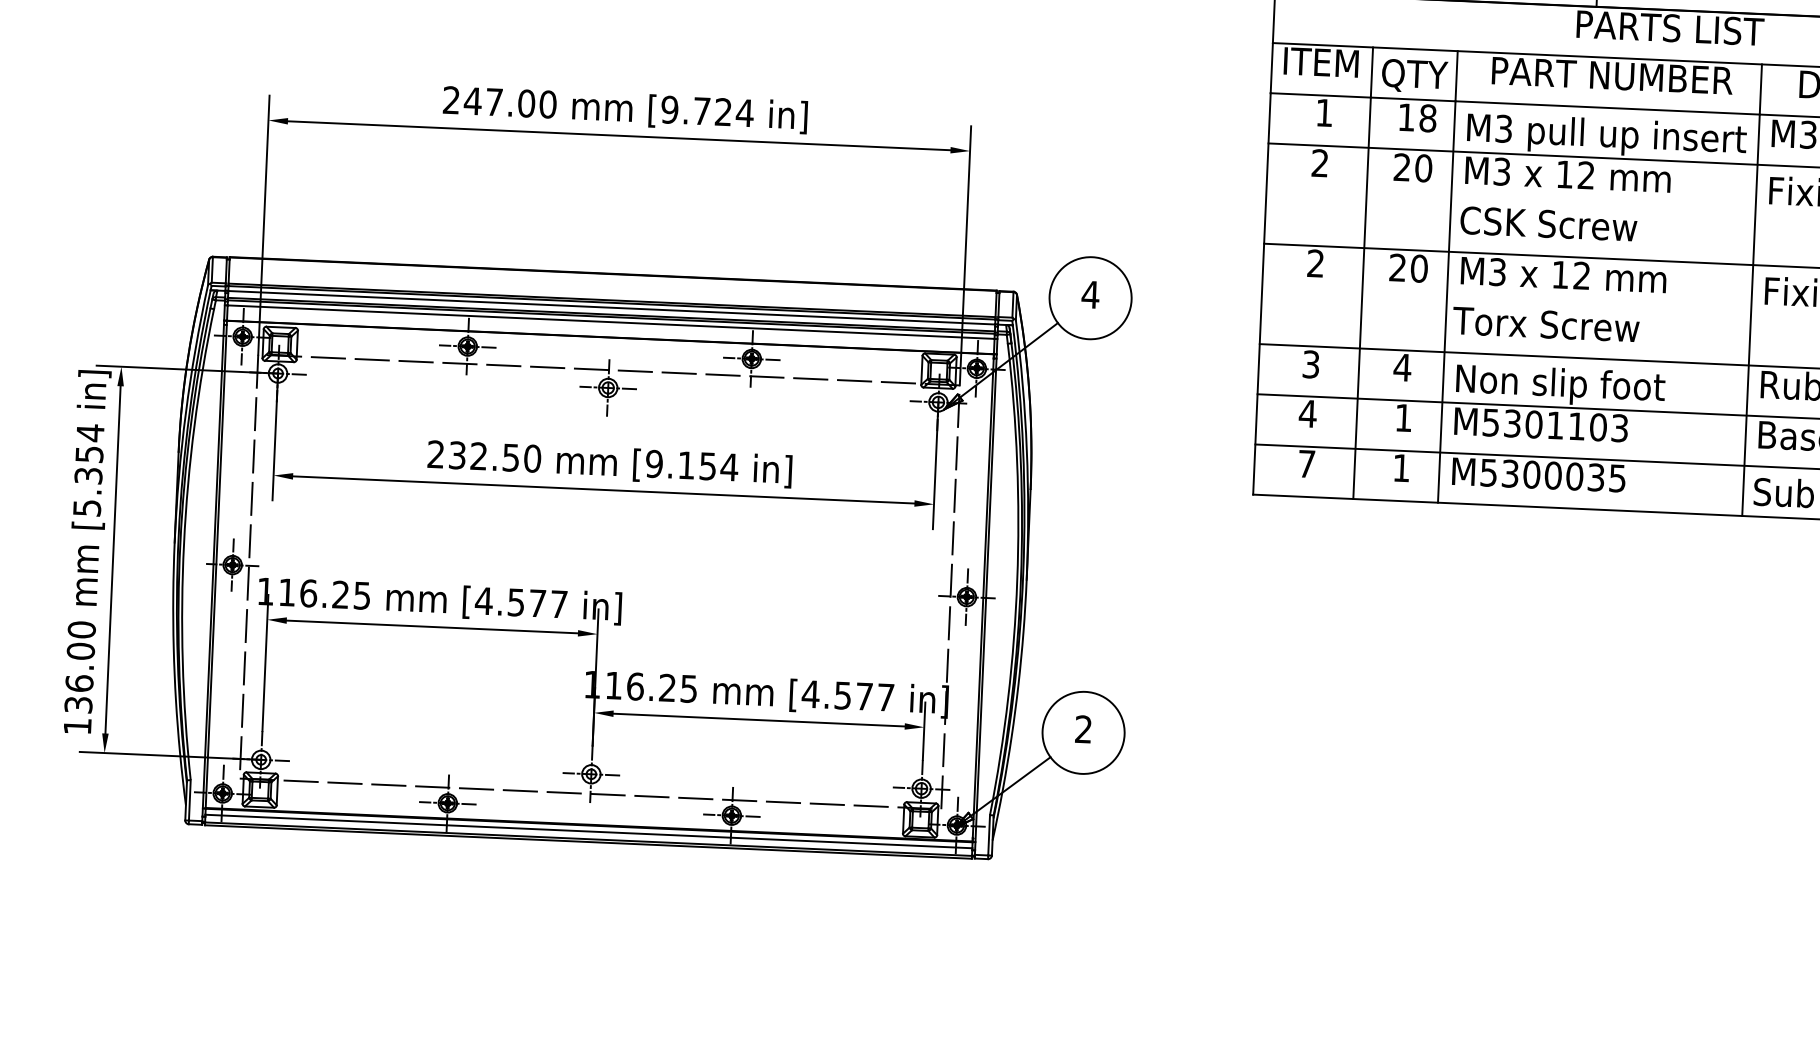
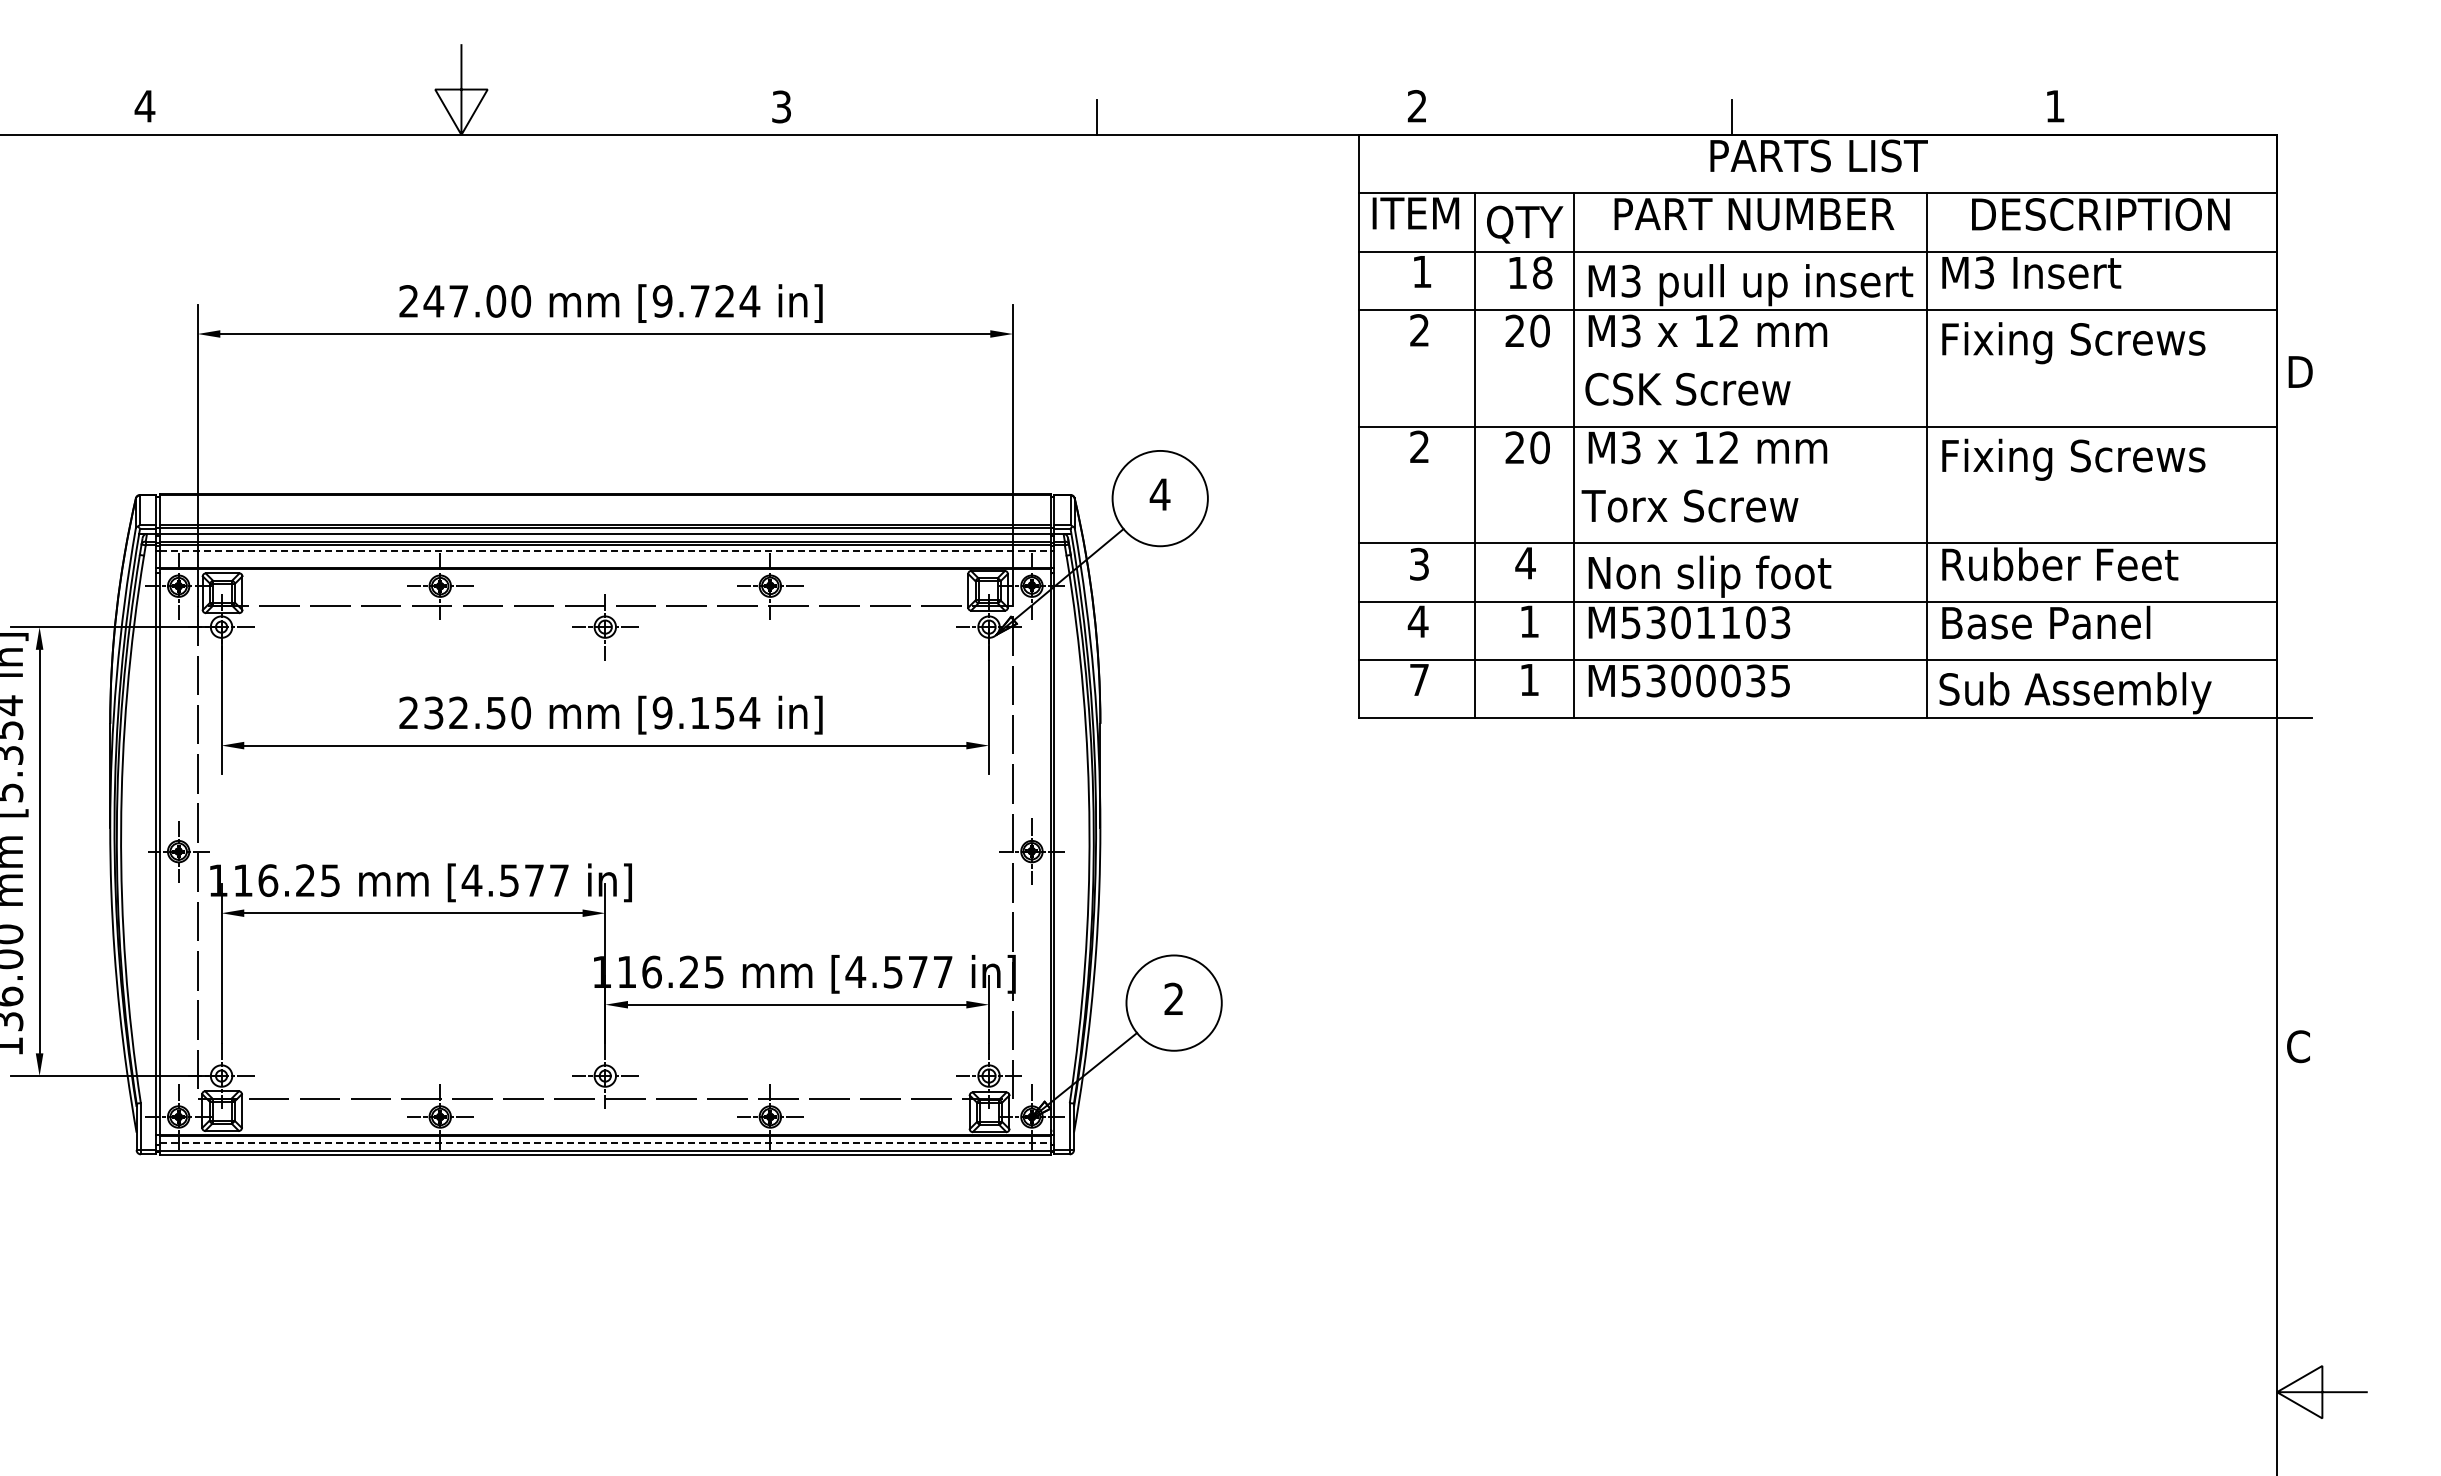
line: (611, 322) -> (605, 550), solid -> dashed
line: (589, 831) -> (605, 1142), solid -> dashed

